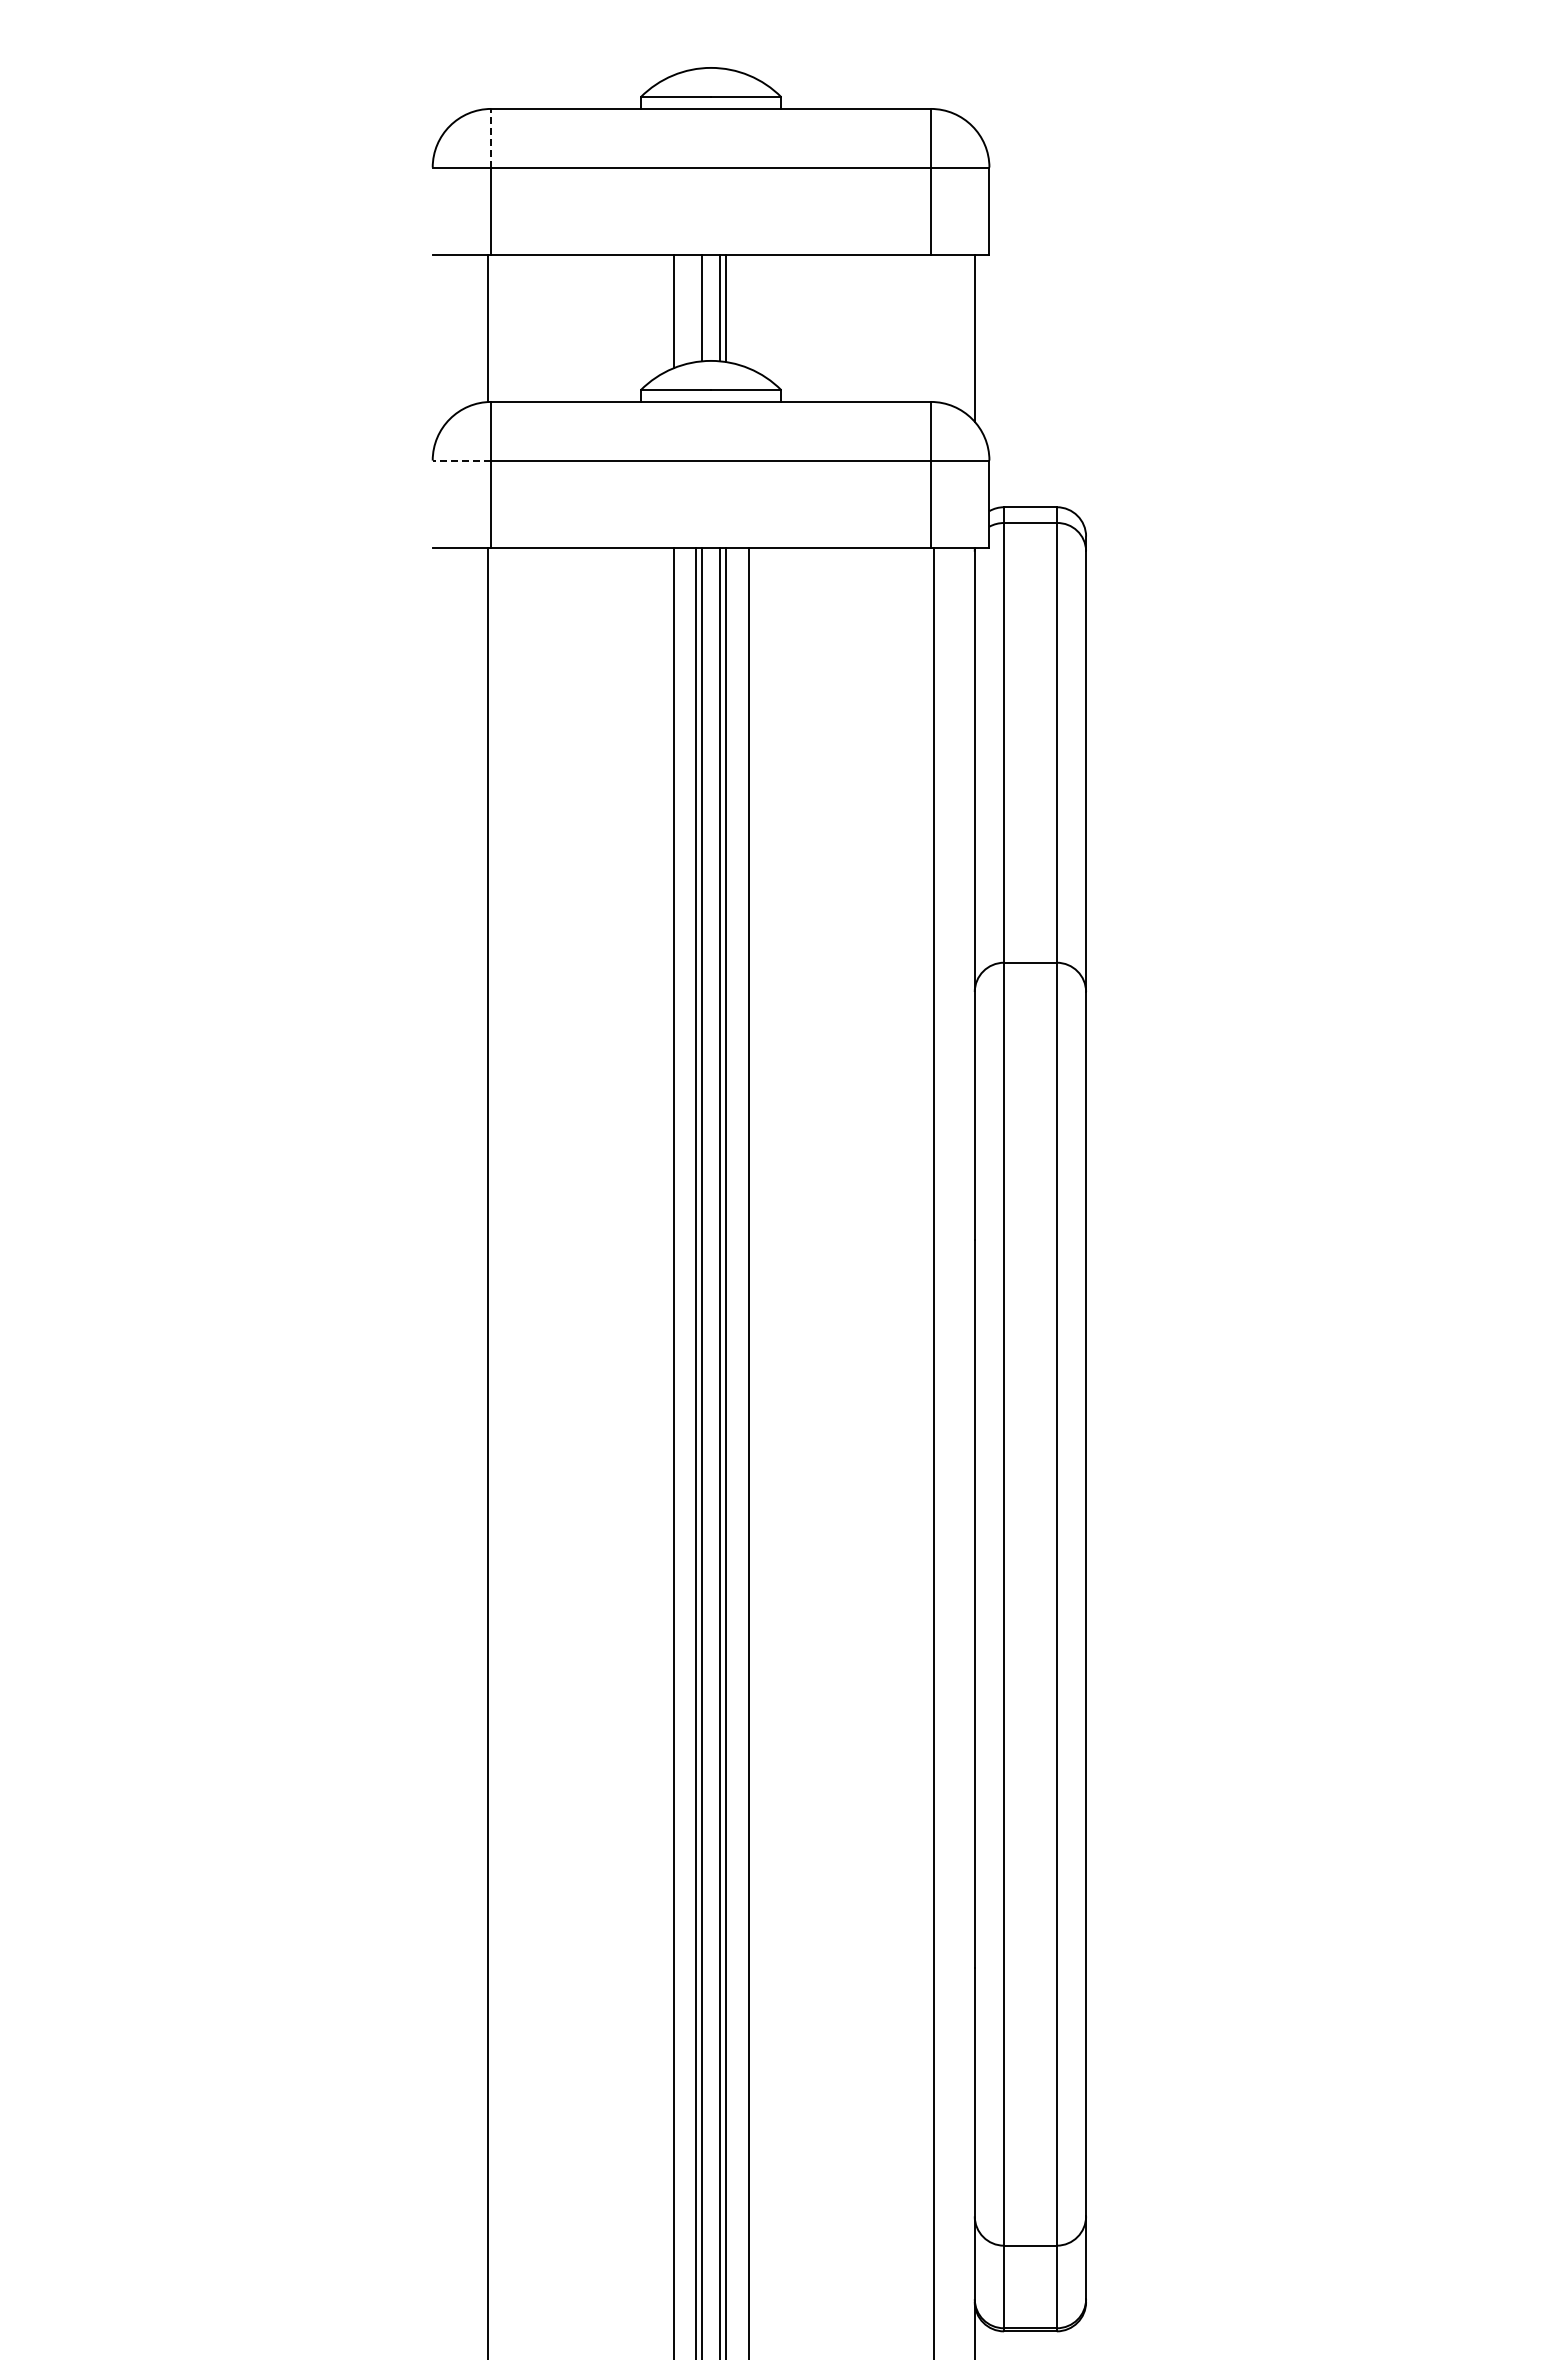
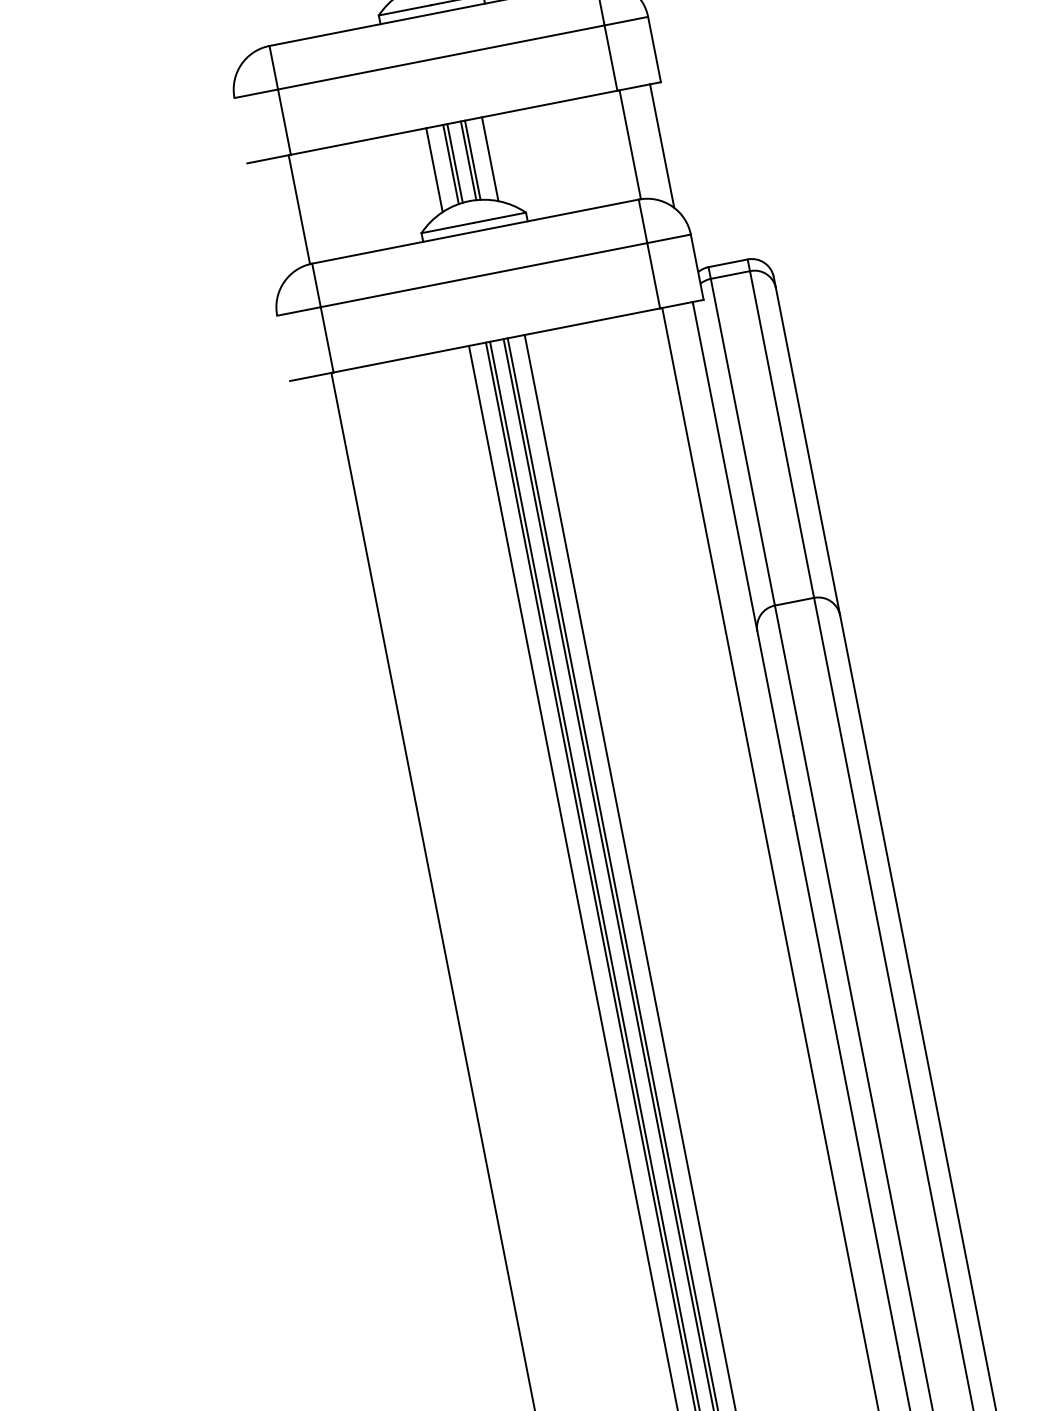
line: (491, 137) -> (273, 67), dashed -> solid
line: (696, 308) -> (451, 164), added
line: (748, 311) -> (490, 158), added
line: (933, 328) -> (630, 144), added
line: (461, 460) -> (298, 311), dashed -> solid

